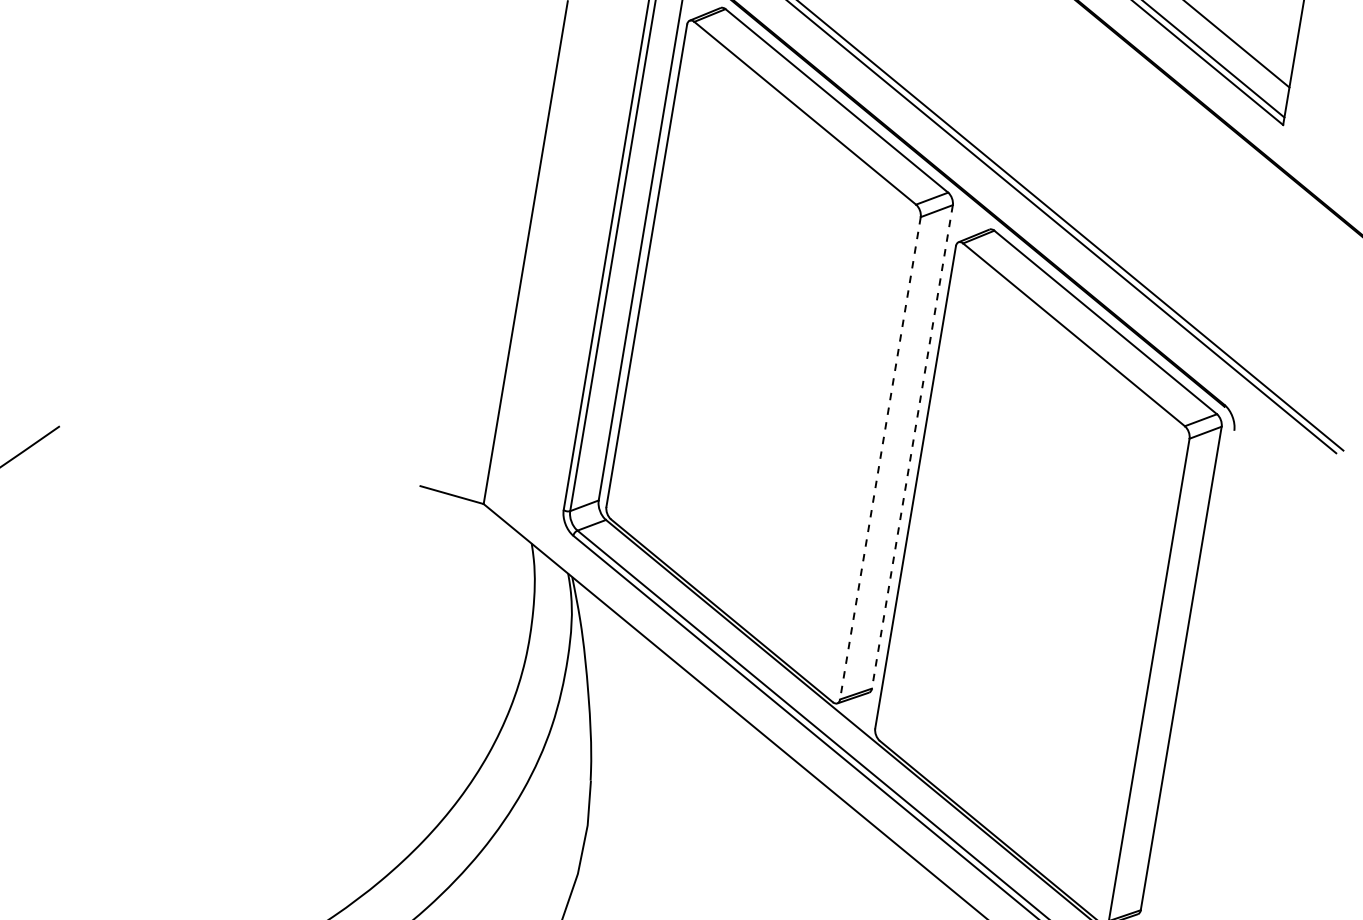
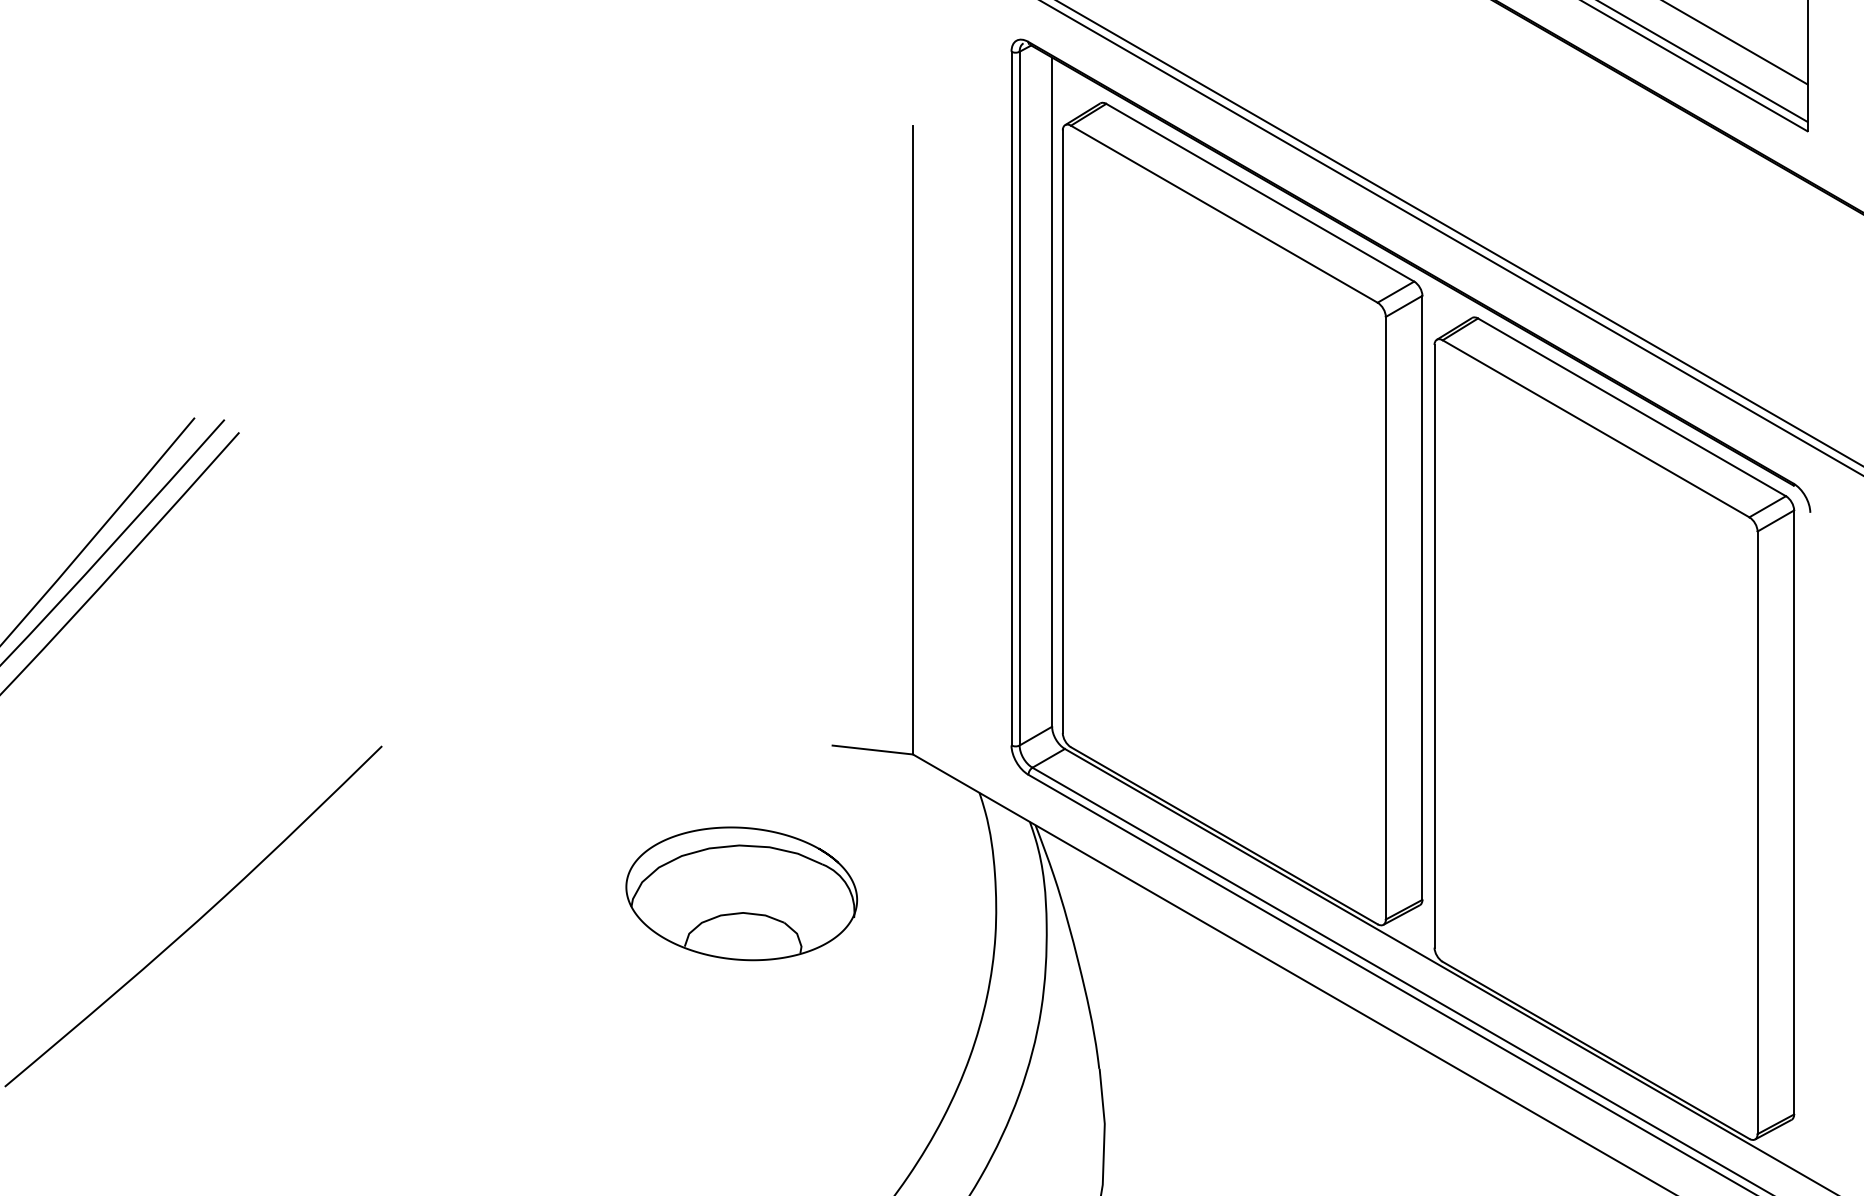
line: (912, 447) -> (1422, 598), dashed -> solid
line: (880, 458) -> (1385, 618), dashed -> solid
part: (327, 592) -> (741, 893), added

